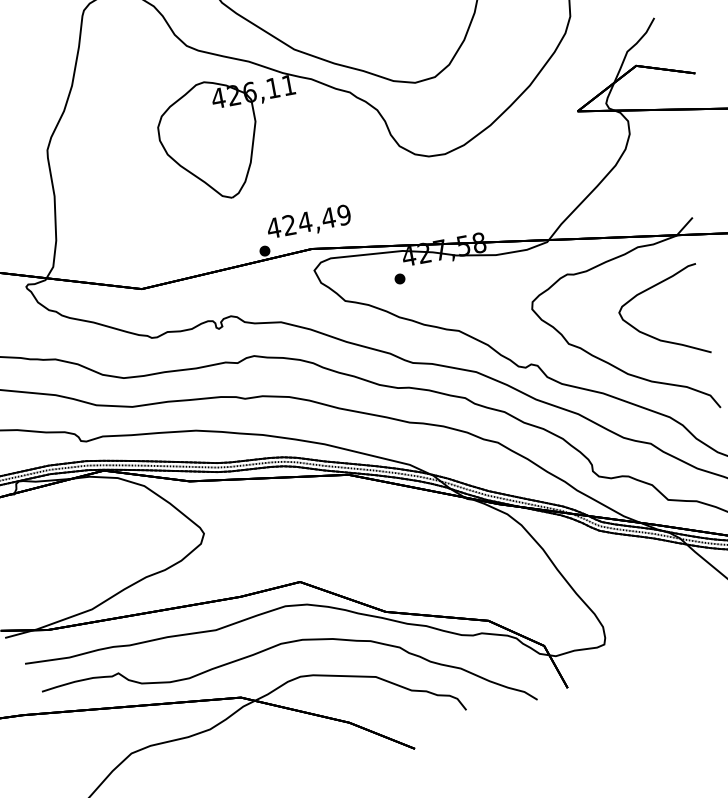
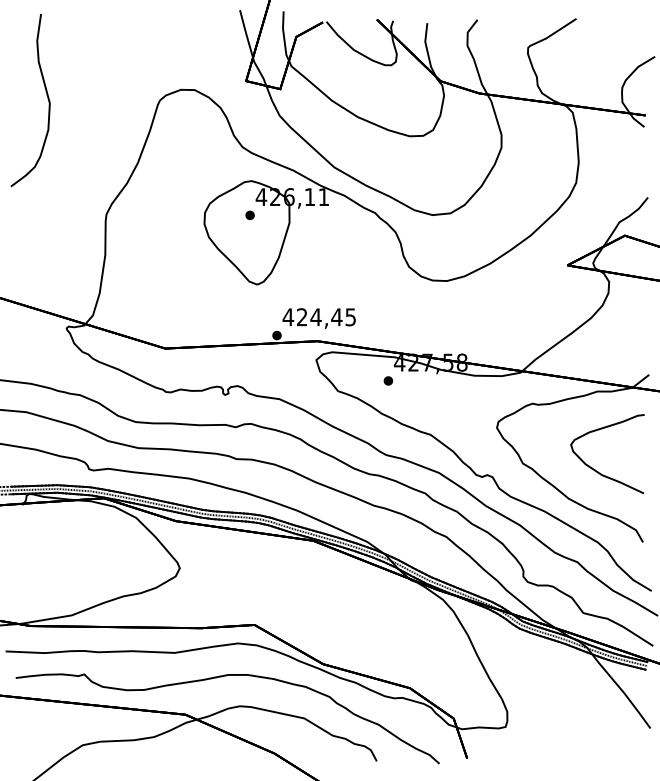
part: (208, 121) -> (249, 215), added
text: (344, 215) -> (350, 317), 424,49 -> 424,45

